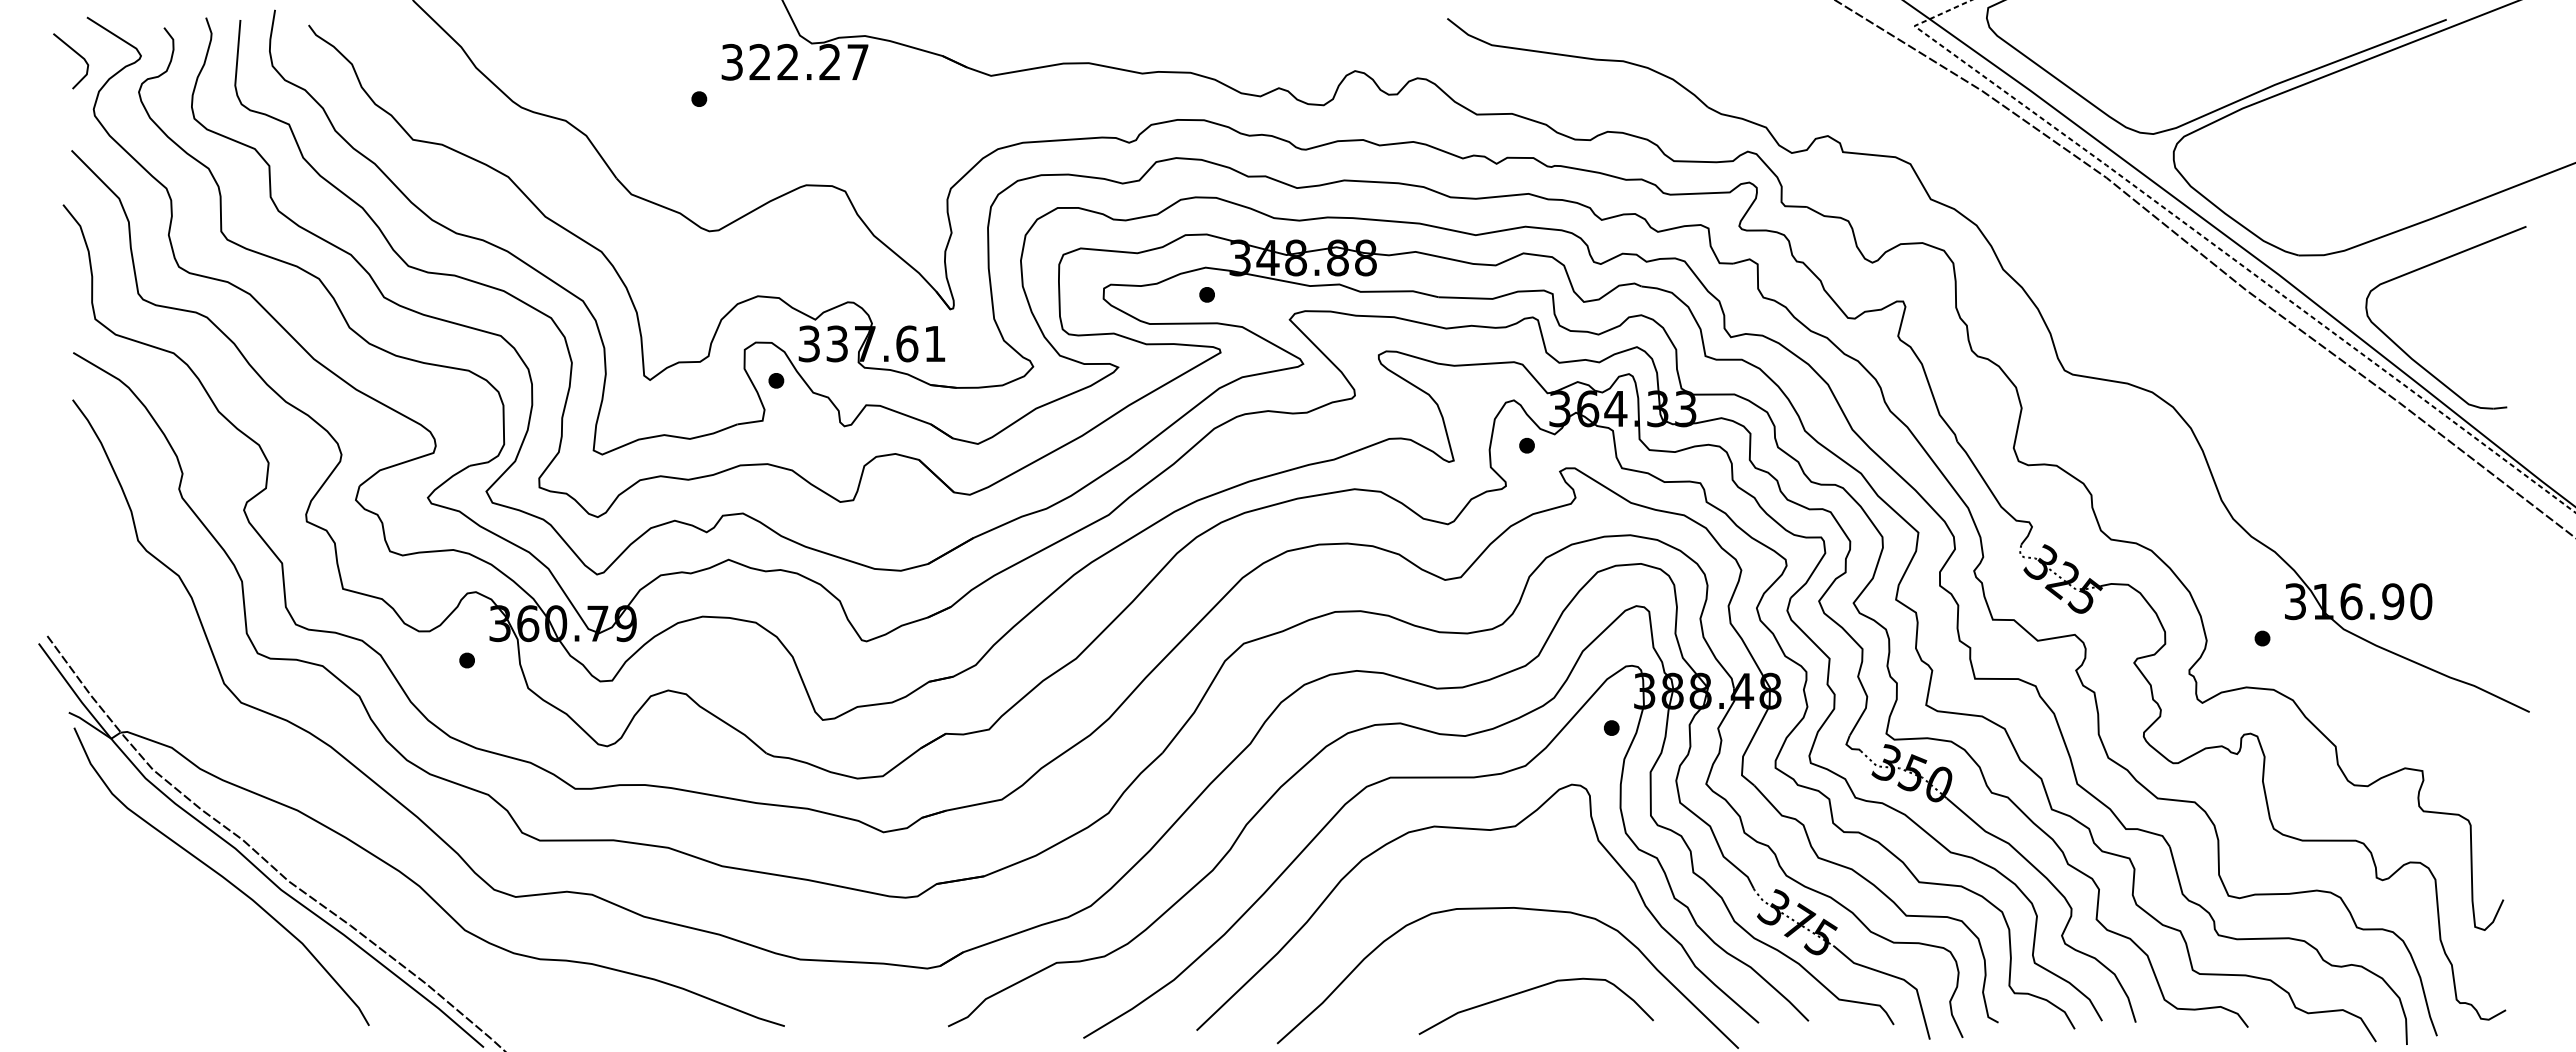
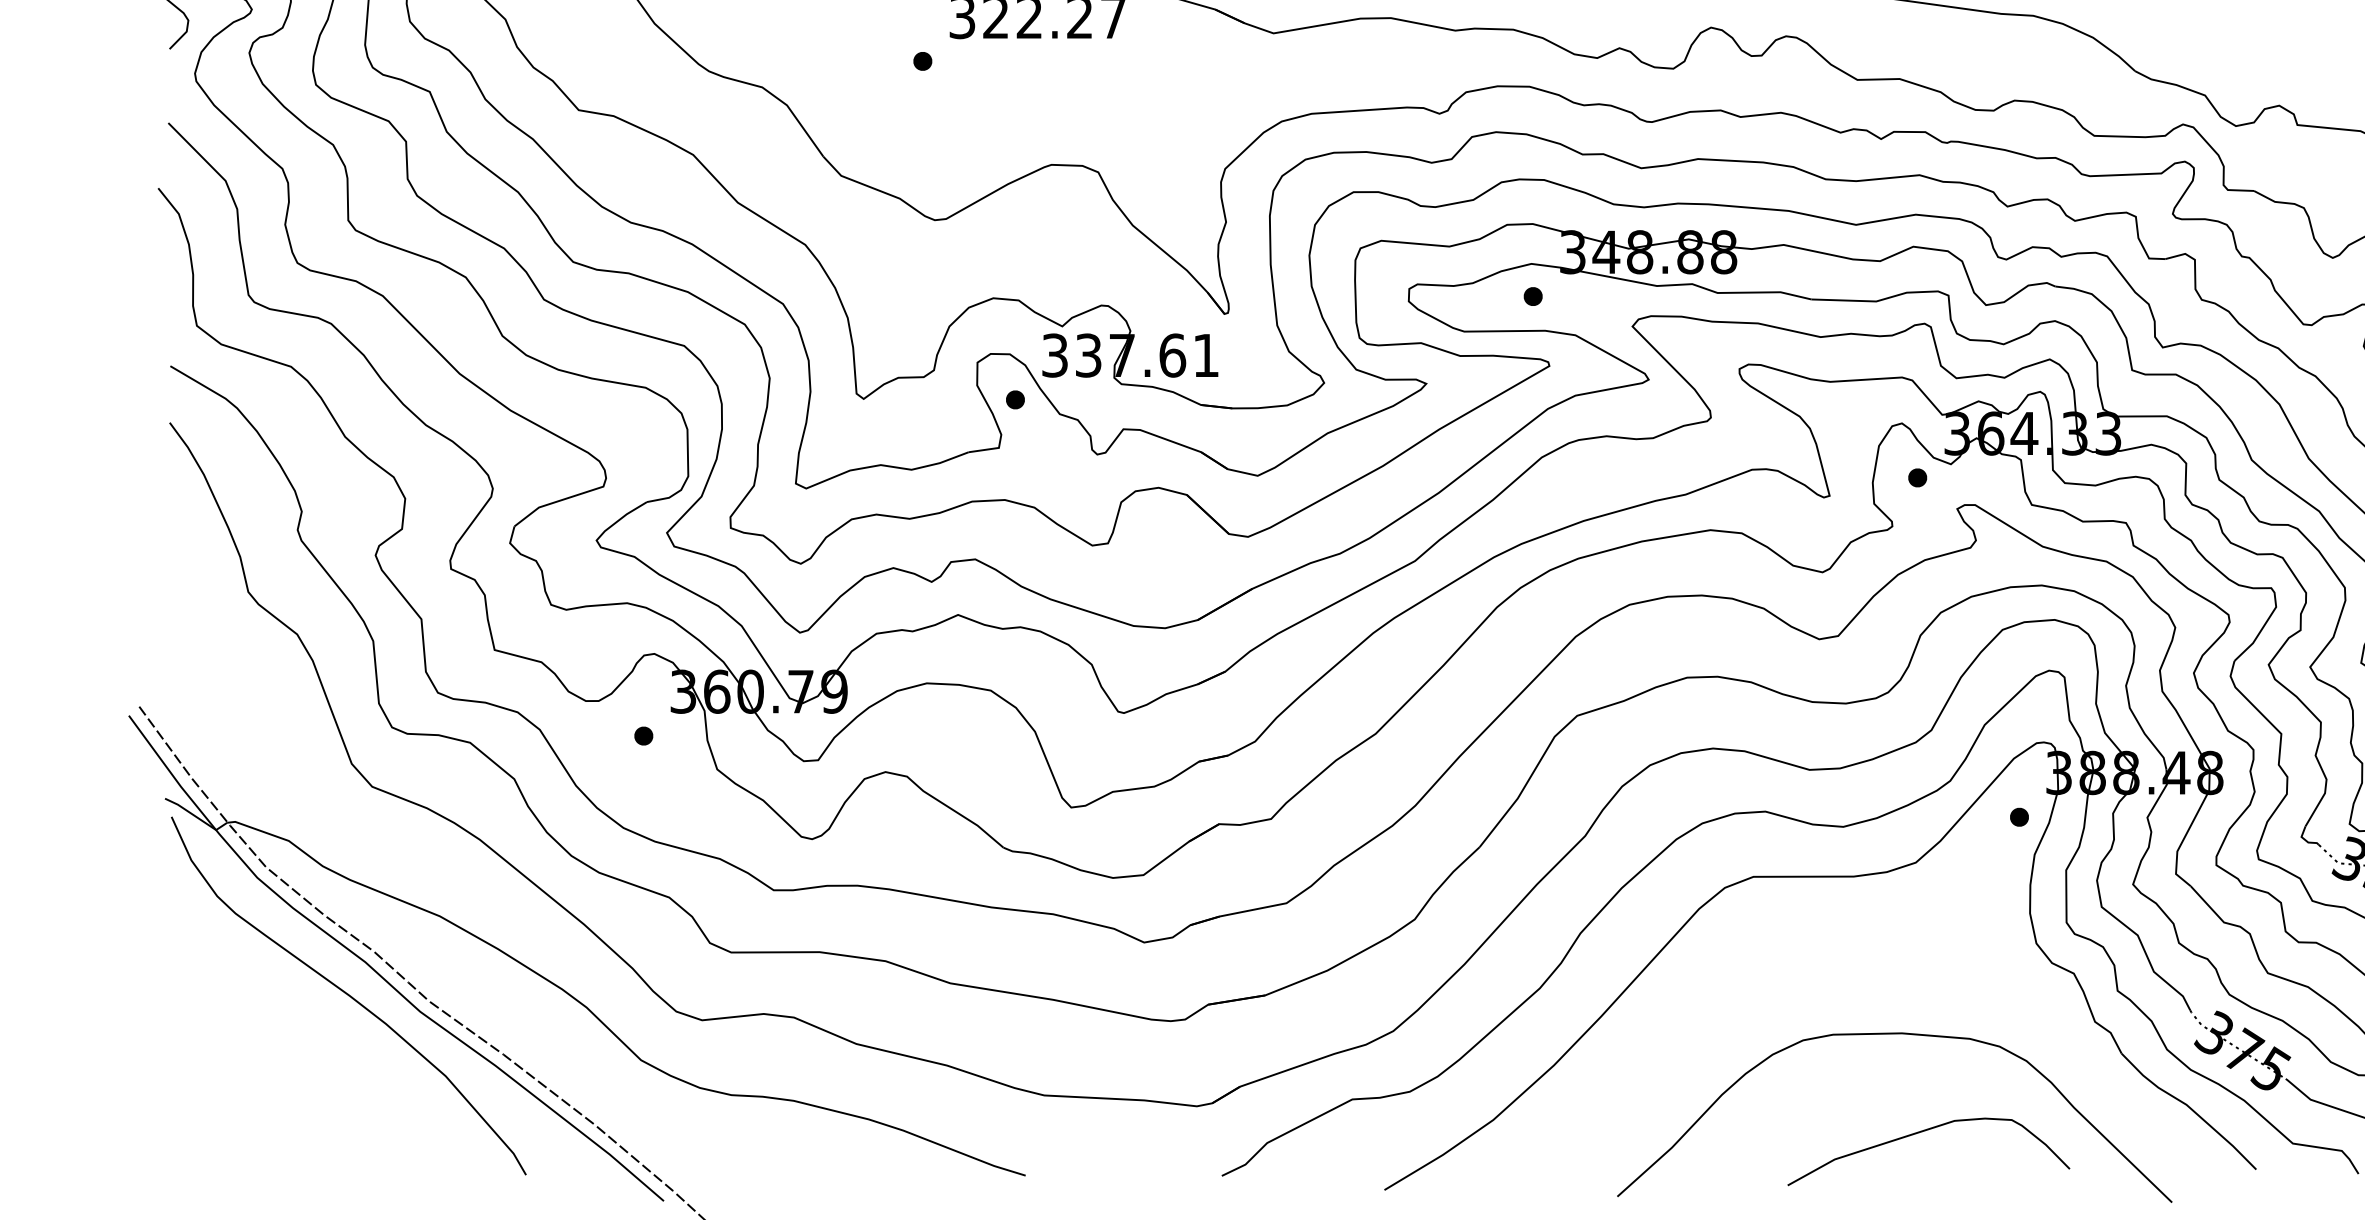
curve: (1477, 830) -> (1858, 940), removed

